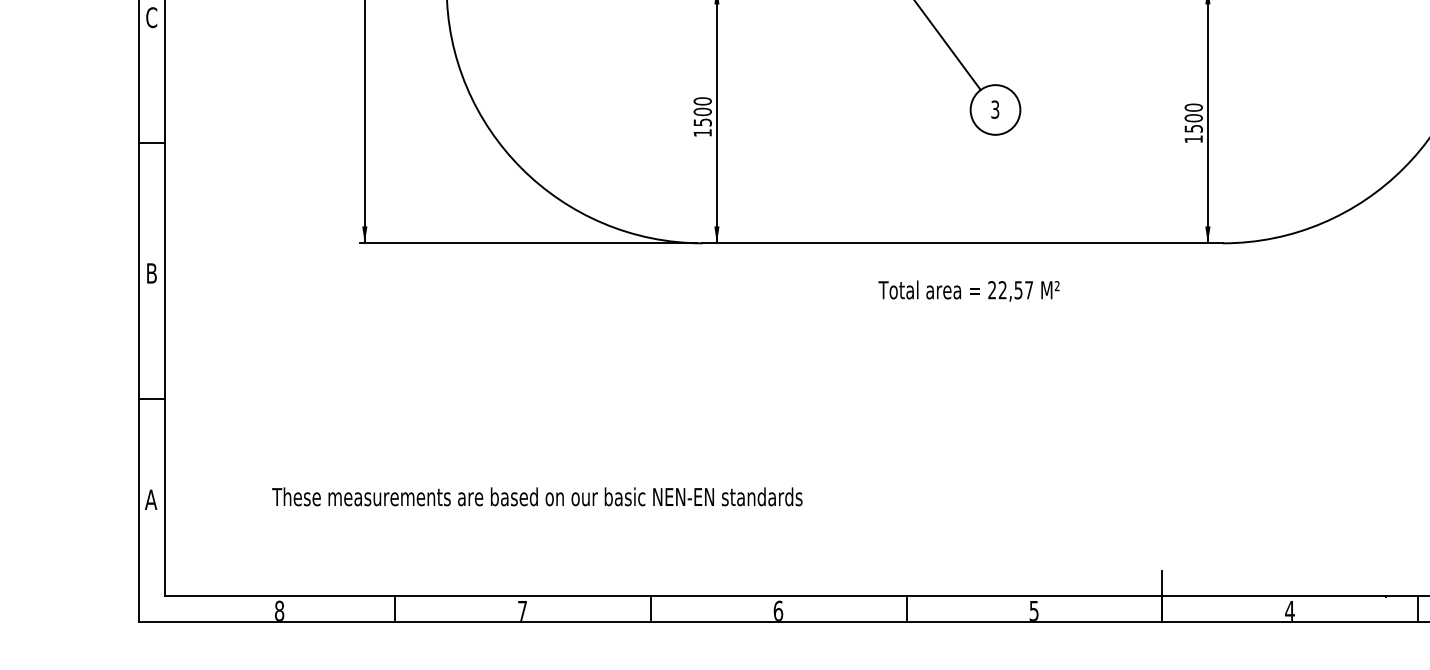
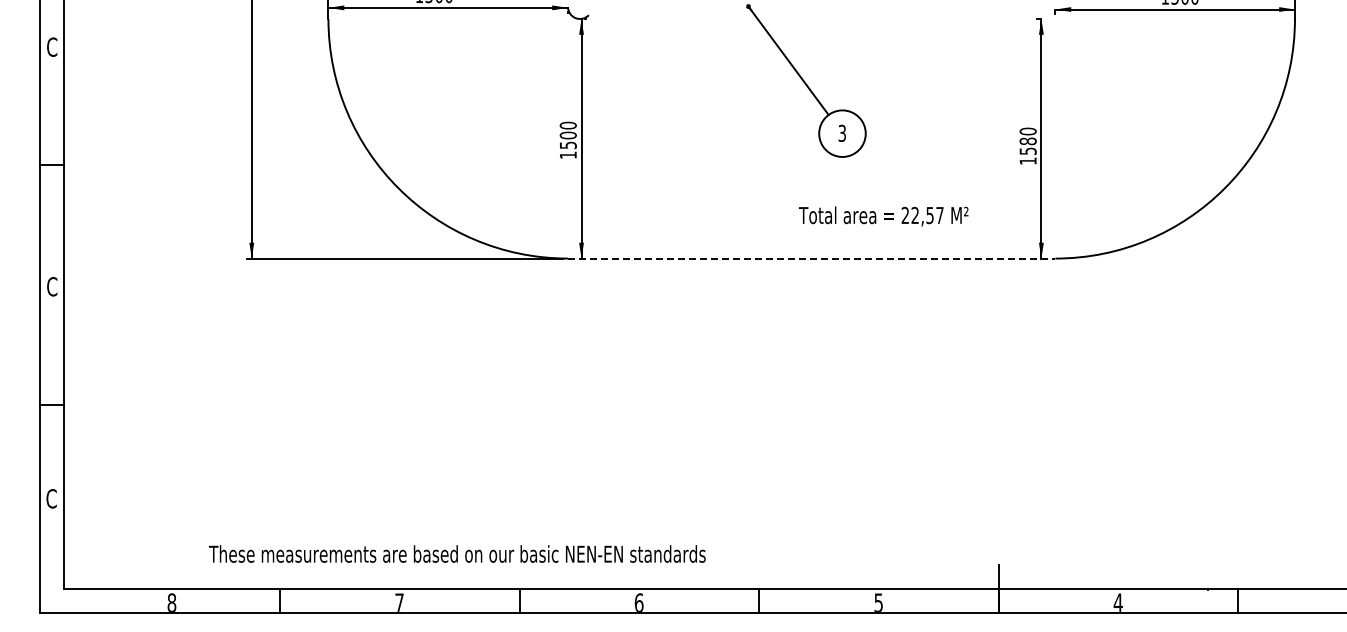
text: (1194, 118) -> (1028, 141), 1500 -> 1580
line: (962, 243) -> (811, 258), solid -> dashed
text: (152, 273) -> (52, 286), B -> C
text: (968, 291) -> (883, 216), moved
text: (537, 496) -> (457, 553), moved
text: (150, 499) -> (51, 498), A -> C

